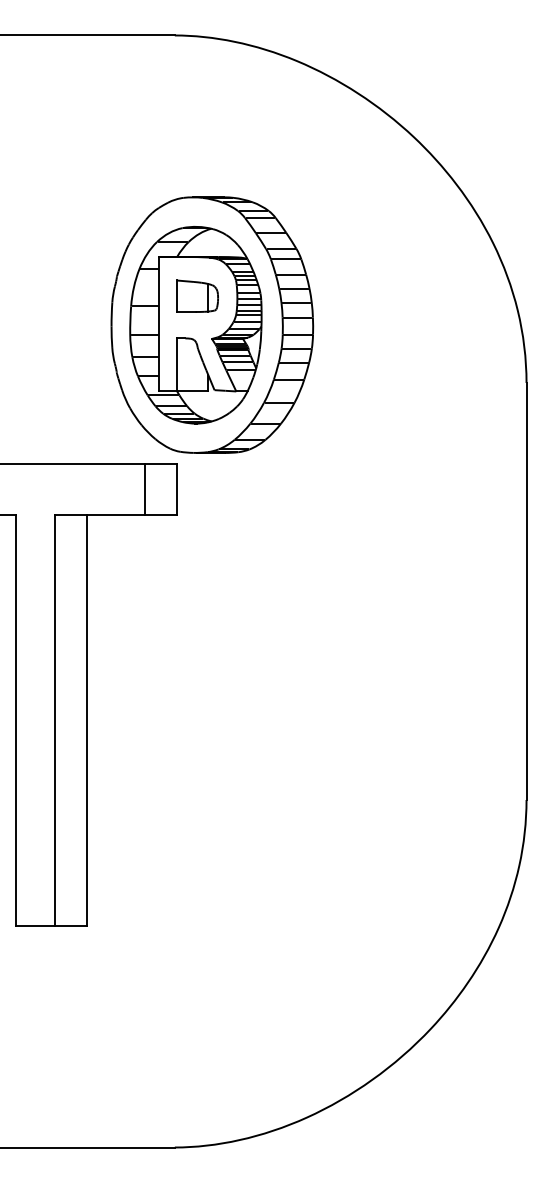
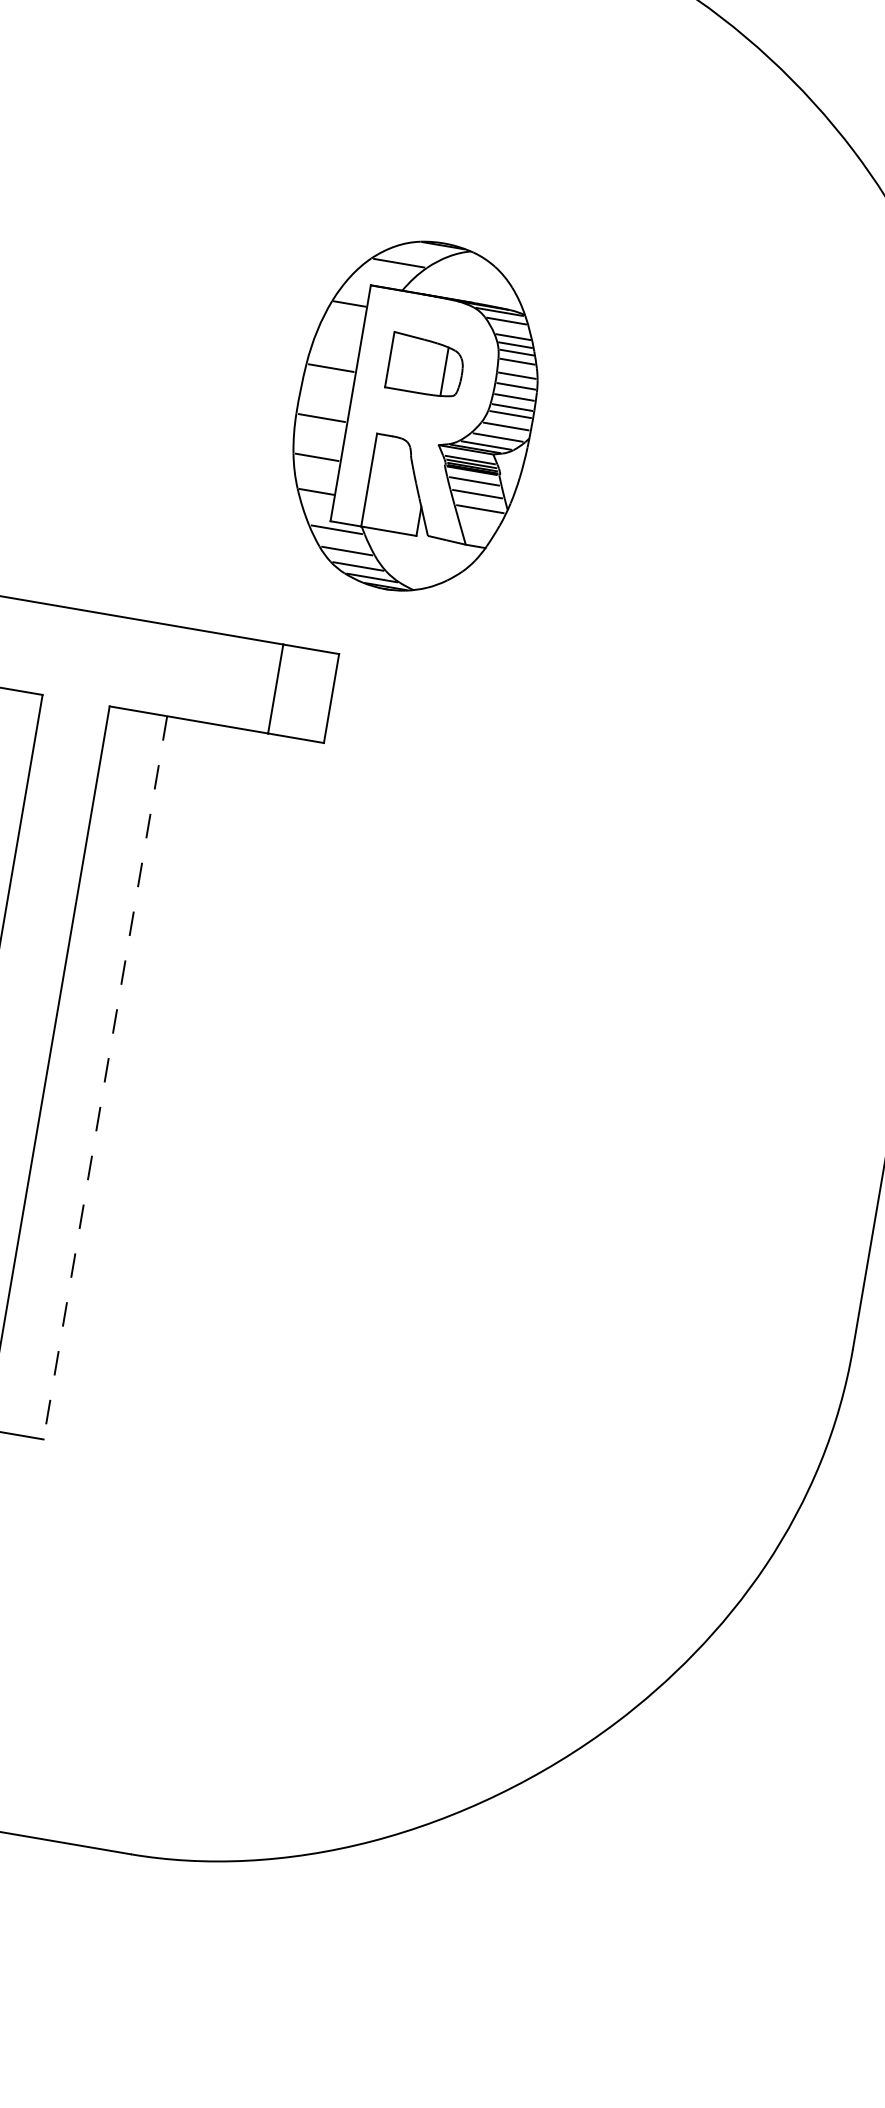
part: (212, 324) -> (444, 419), removed
line: (87, 720) -> (105, 1078), solid -> dashed

